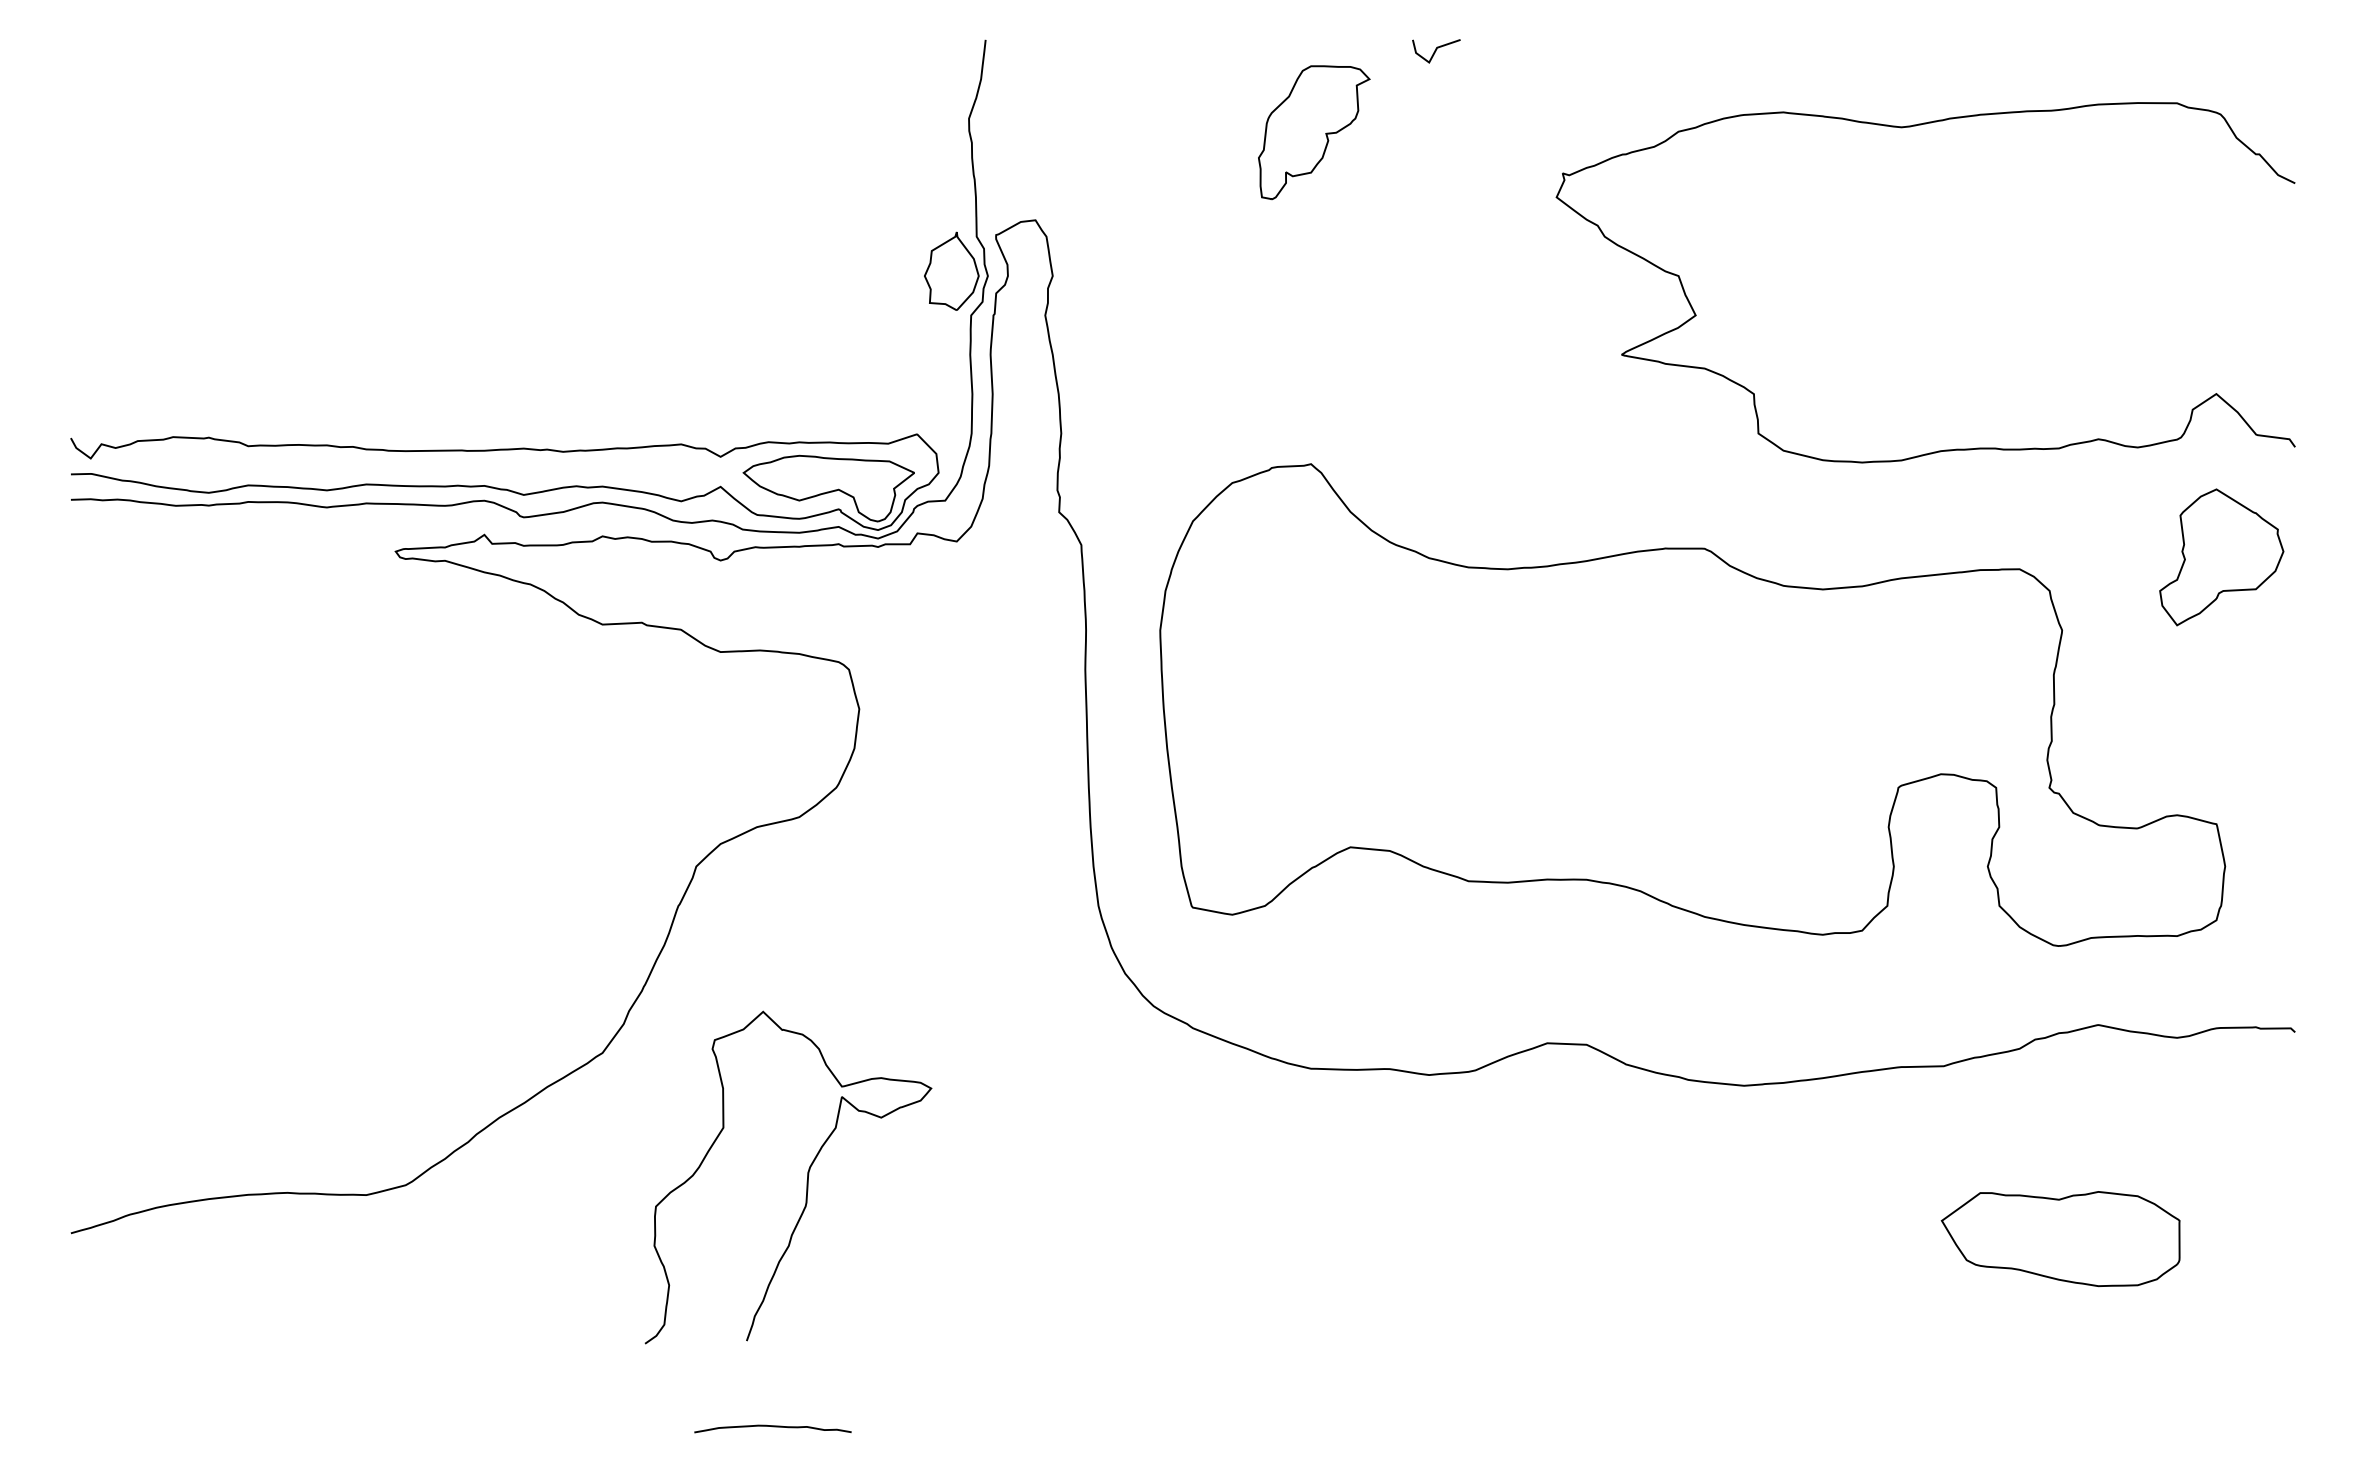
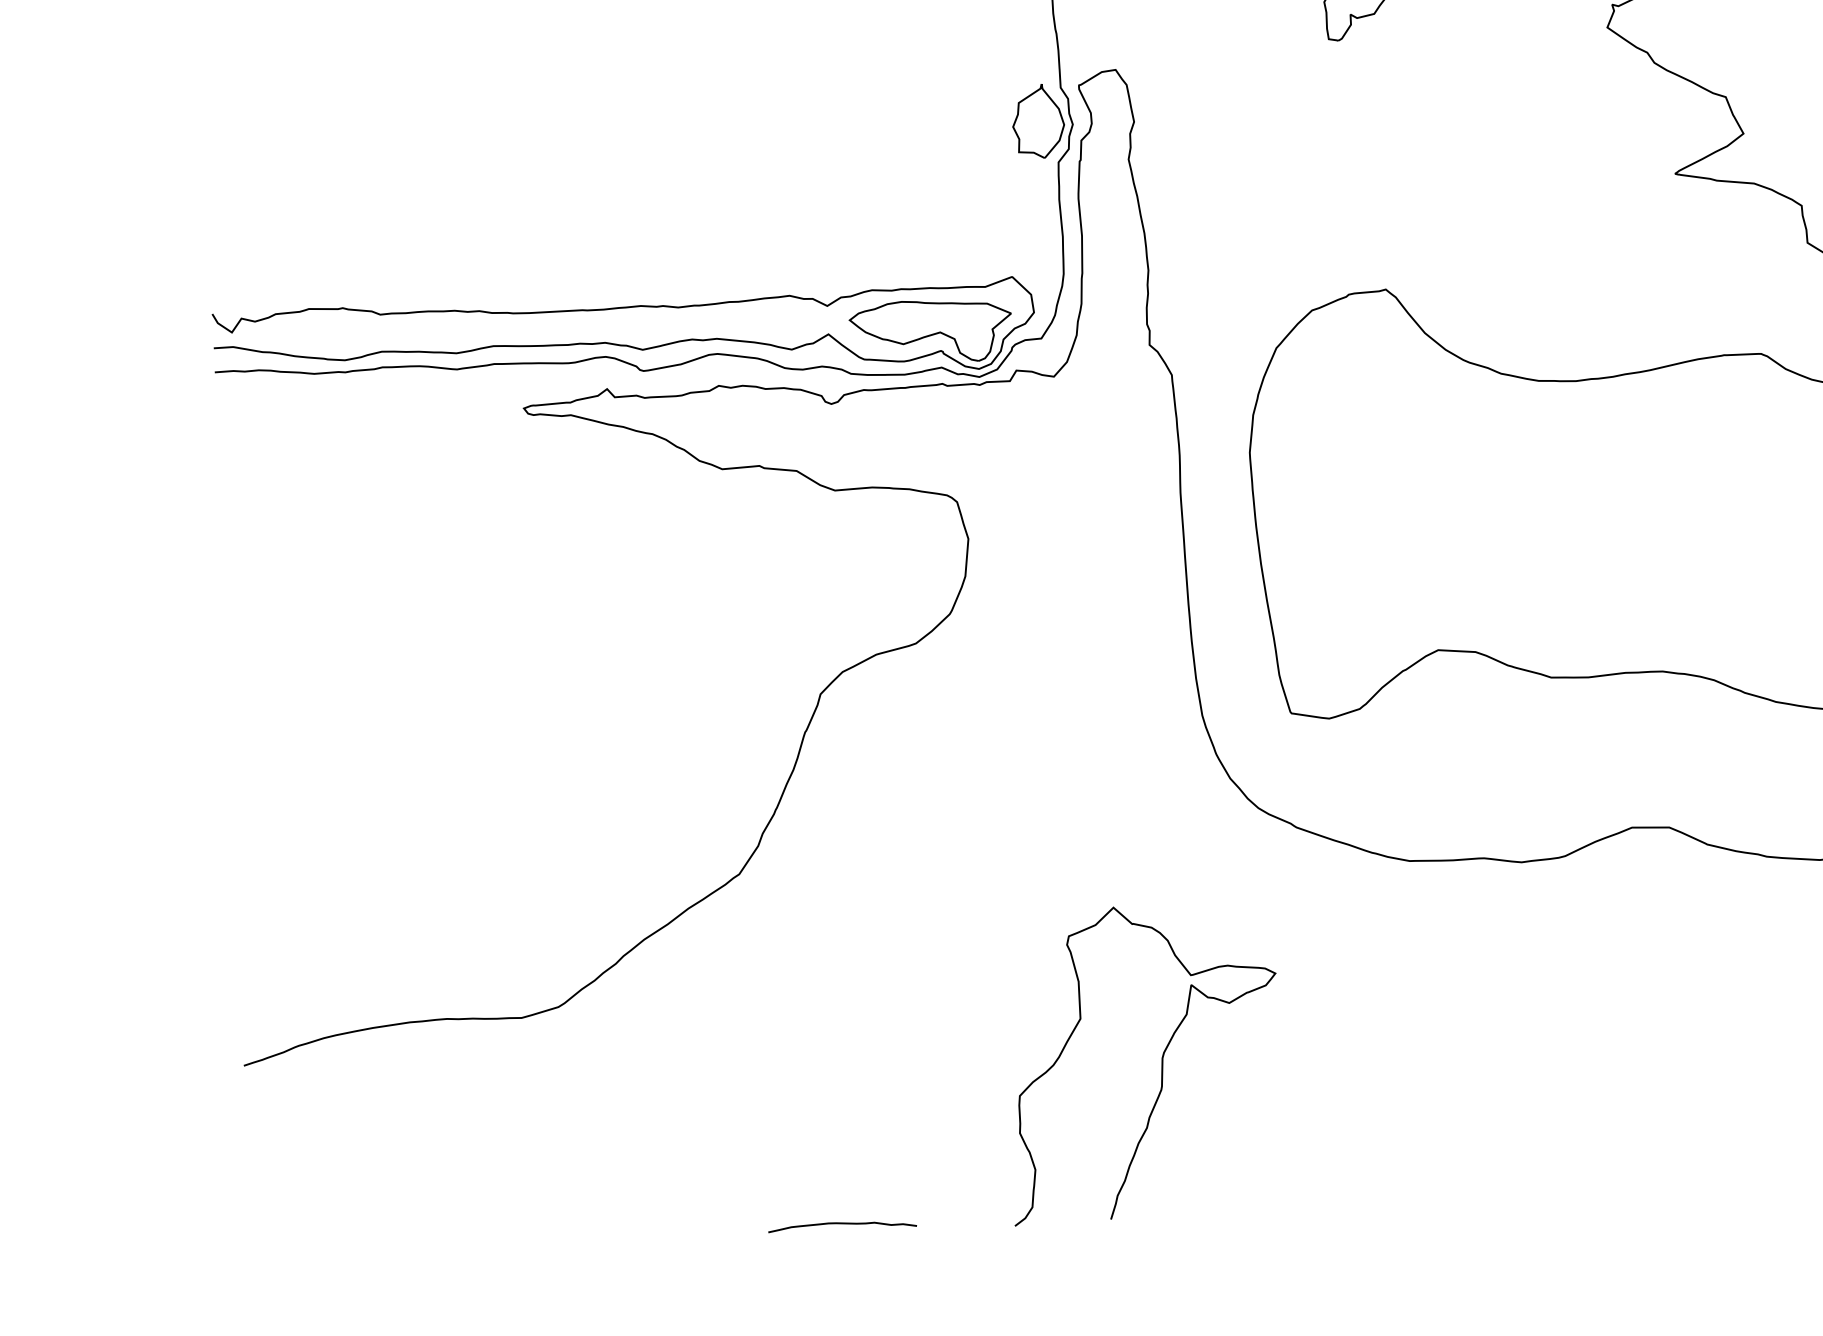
curve: (806, 1181) -> (1161, 1066), moved
curve: (772, 1427) -> (842, 1224), moved

